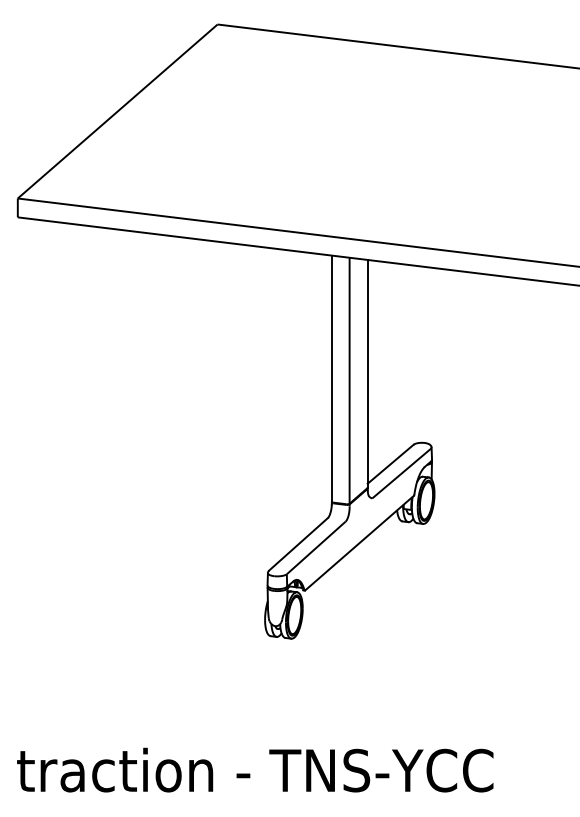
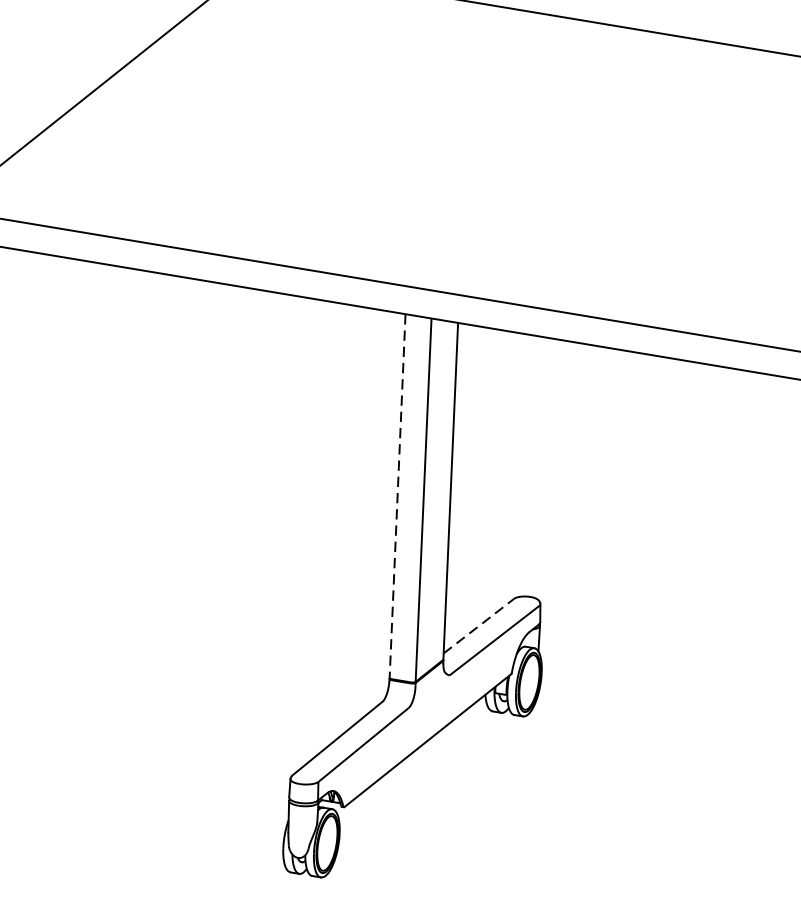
line: (331, 379) -> (396, 497), solid -> dashed
line: (390, 464) -> (478, 626), solid -> dashed

